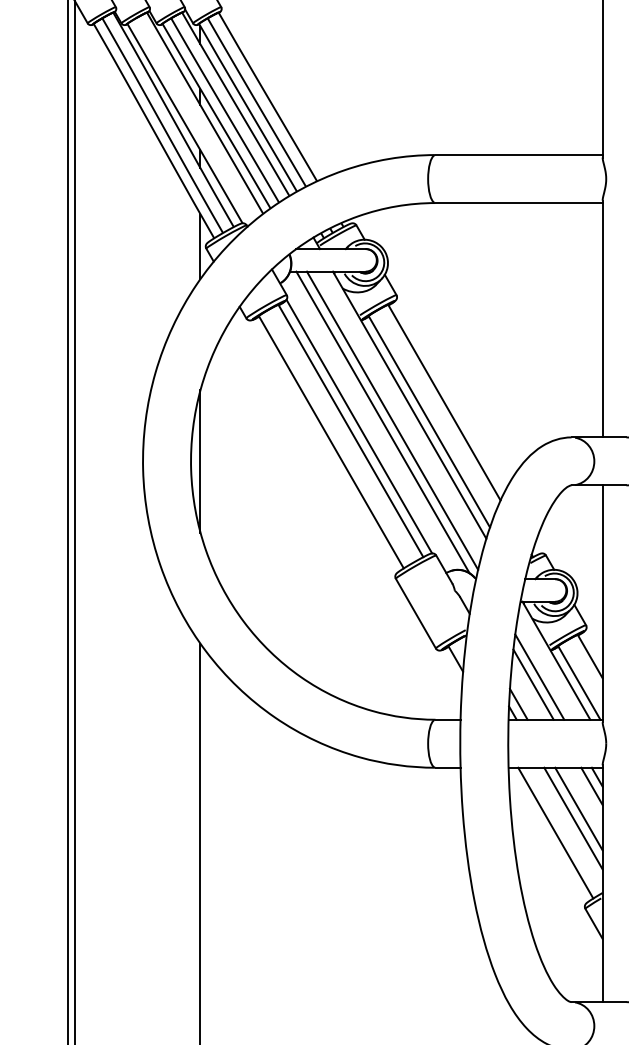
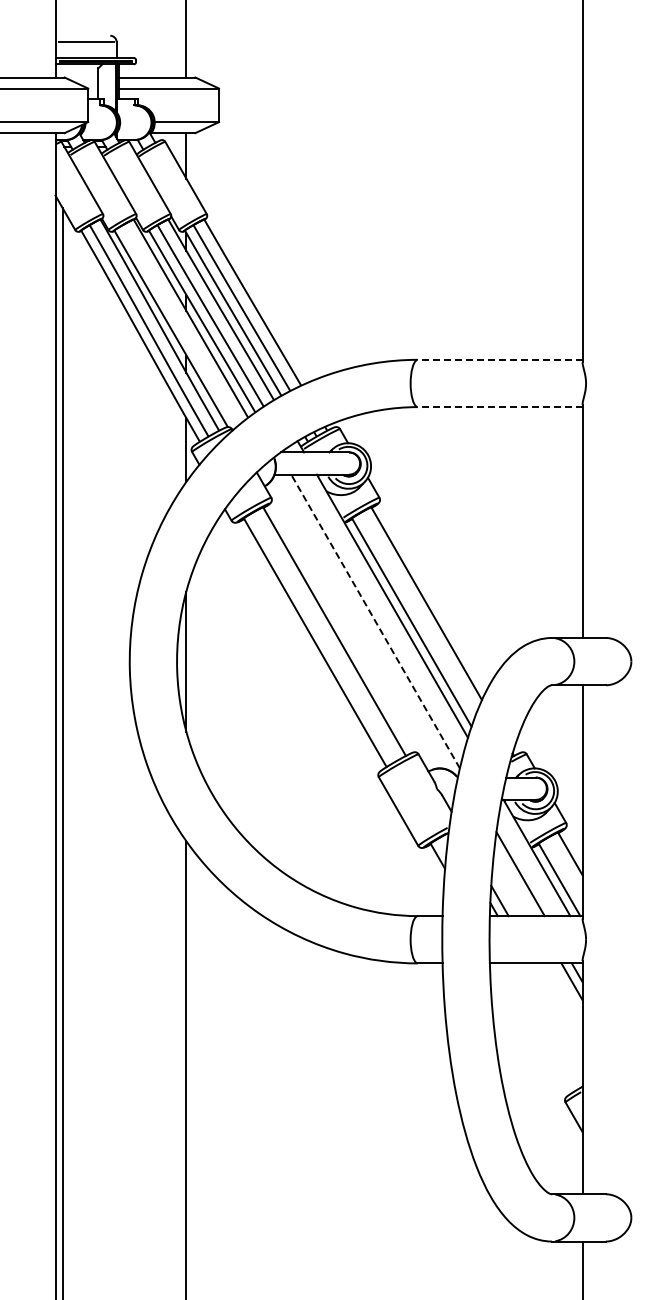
line: (518, 154) -> (499, 359), solid -> dashed
line: (518, 203) -> (499, 407), solid -> dashed
line: (392, 420) -> (375, 621), solid -> dashed
line: (382, 421) -> (365, 622), removed
line: (358, 426) -> (342, 627), removed
line: (533, 684) -> (514, 881), removed
line: (578, 808) -> (558, 1003), removed
line: (573, 818) -> (553, 1013), removed
line: (555, 832) -> (536, 1027), removed

